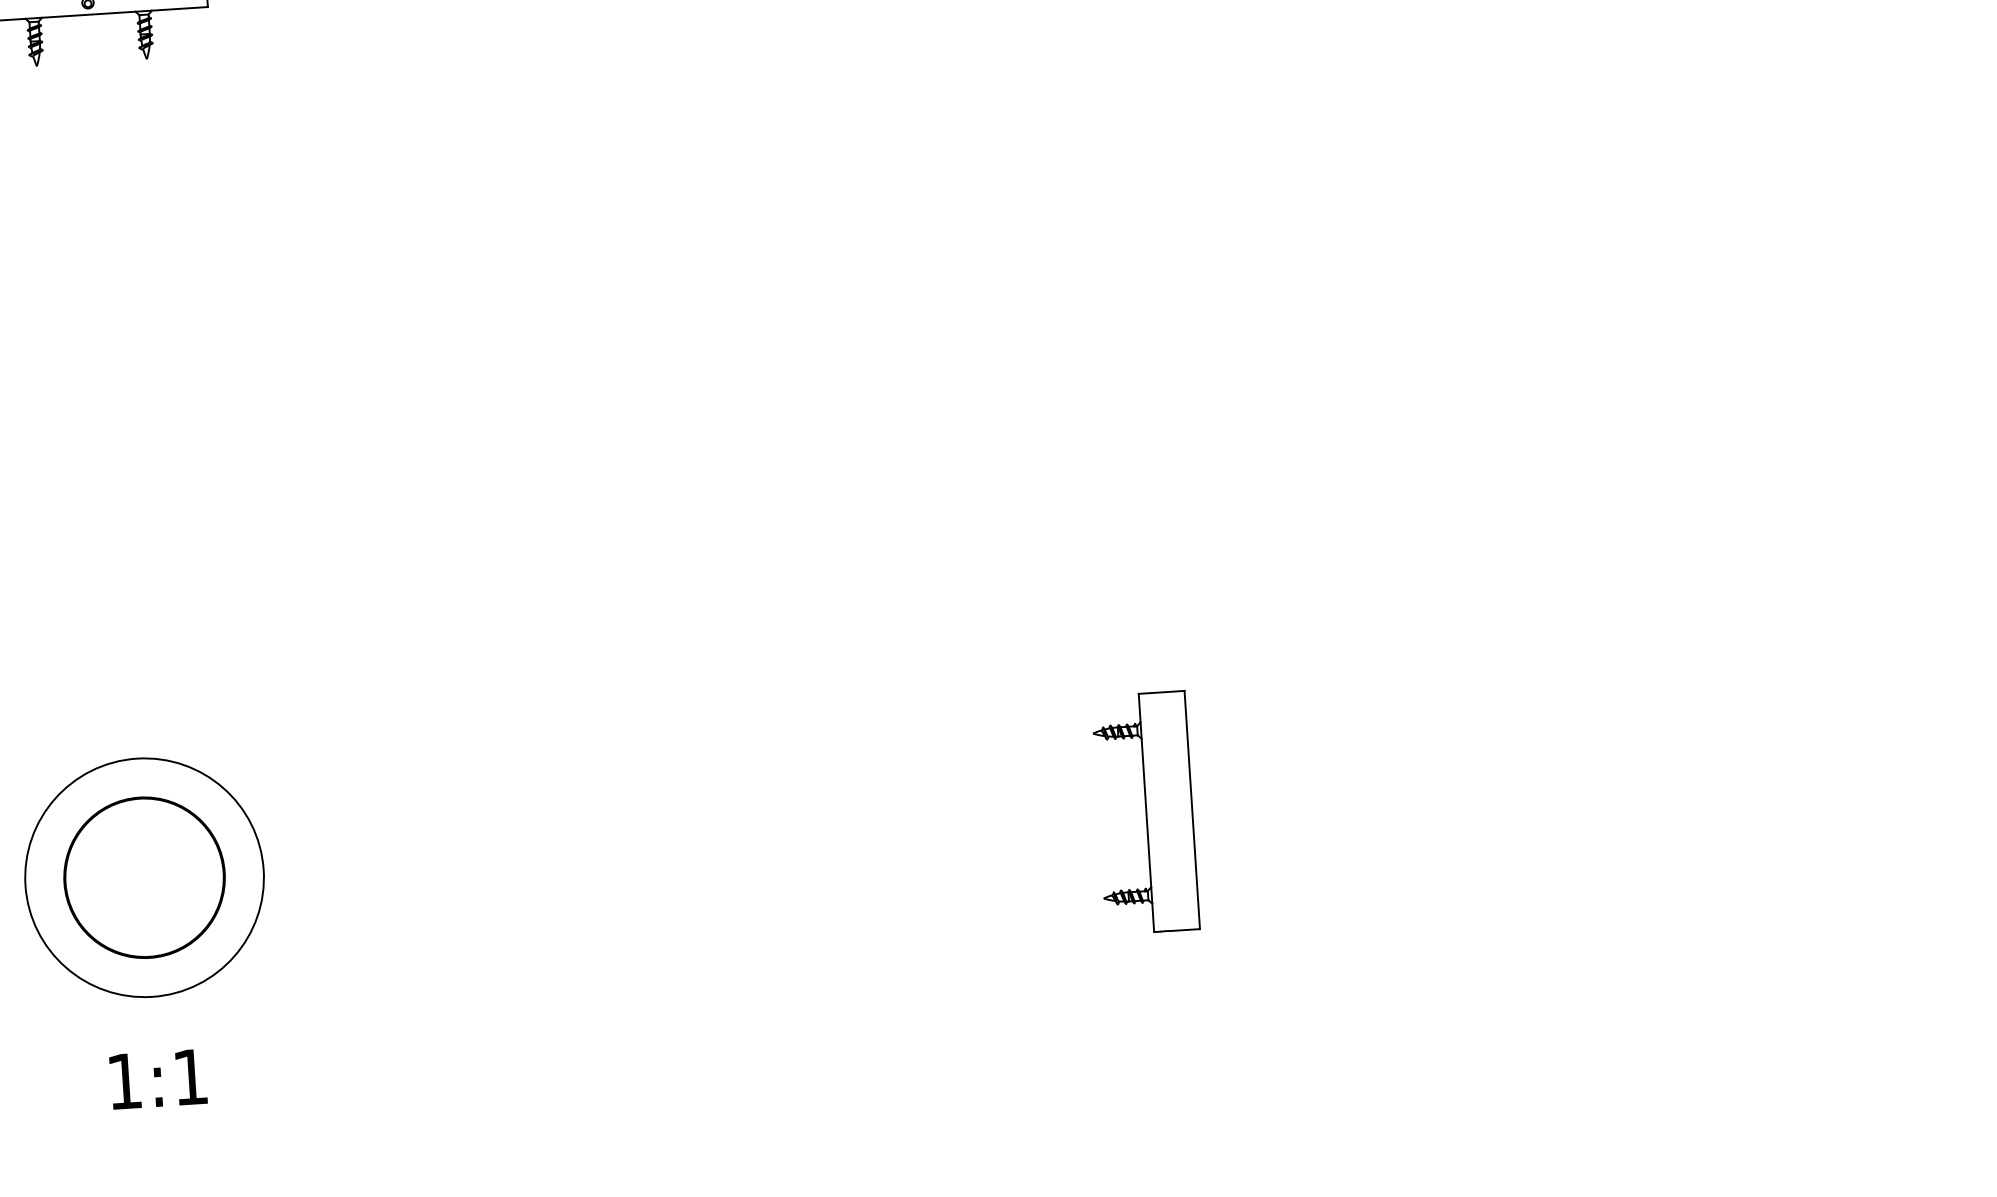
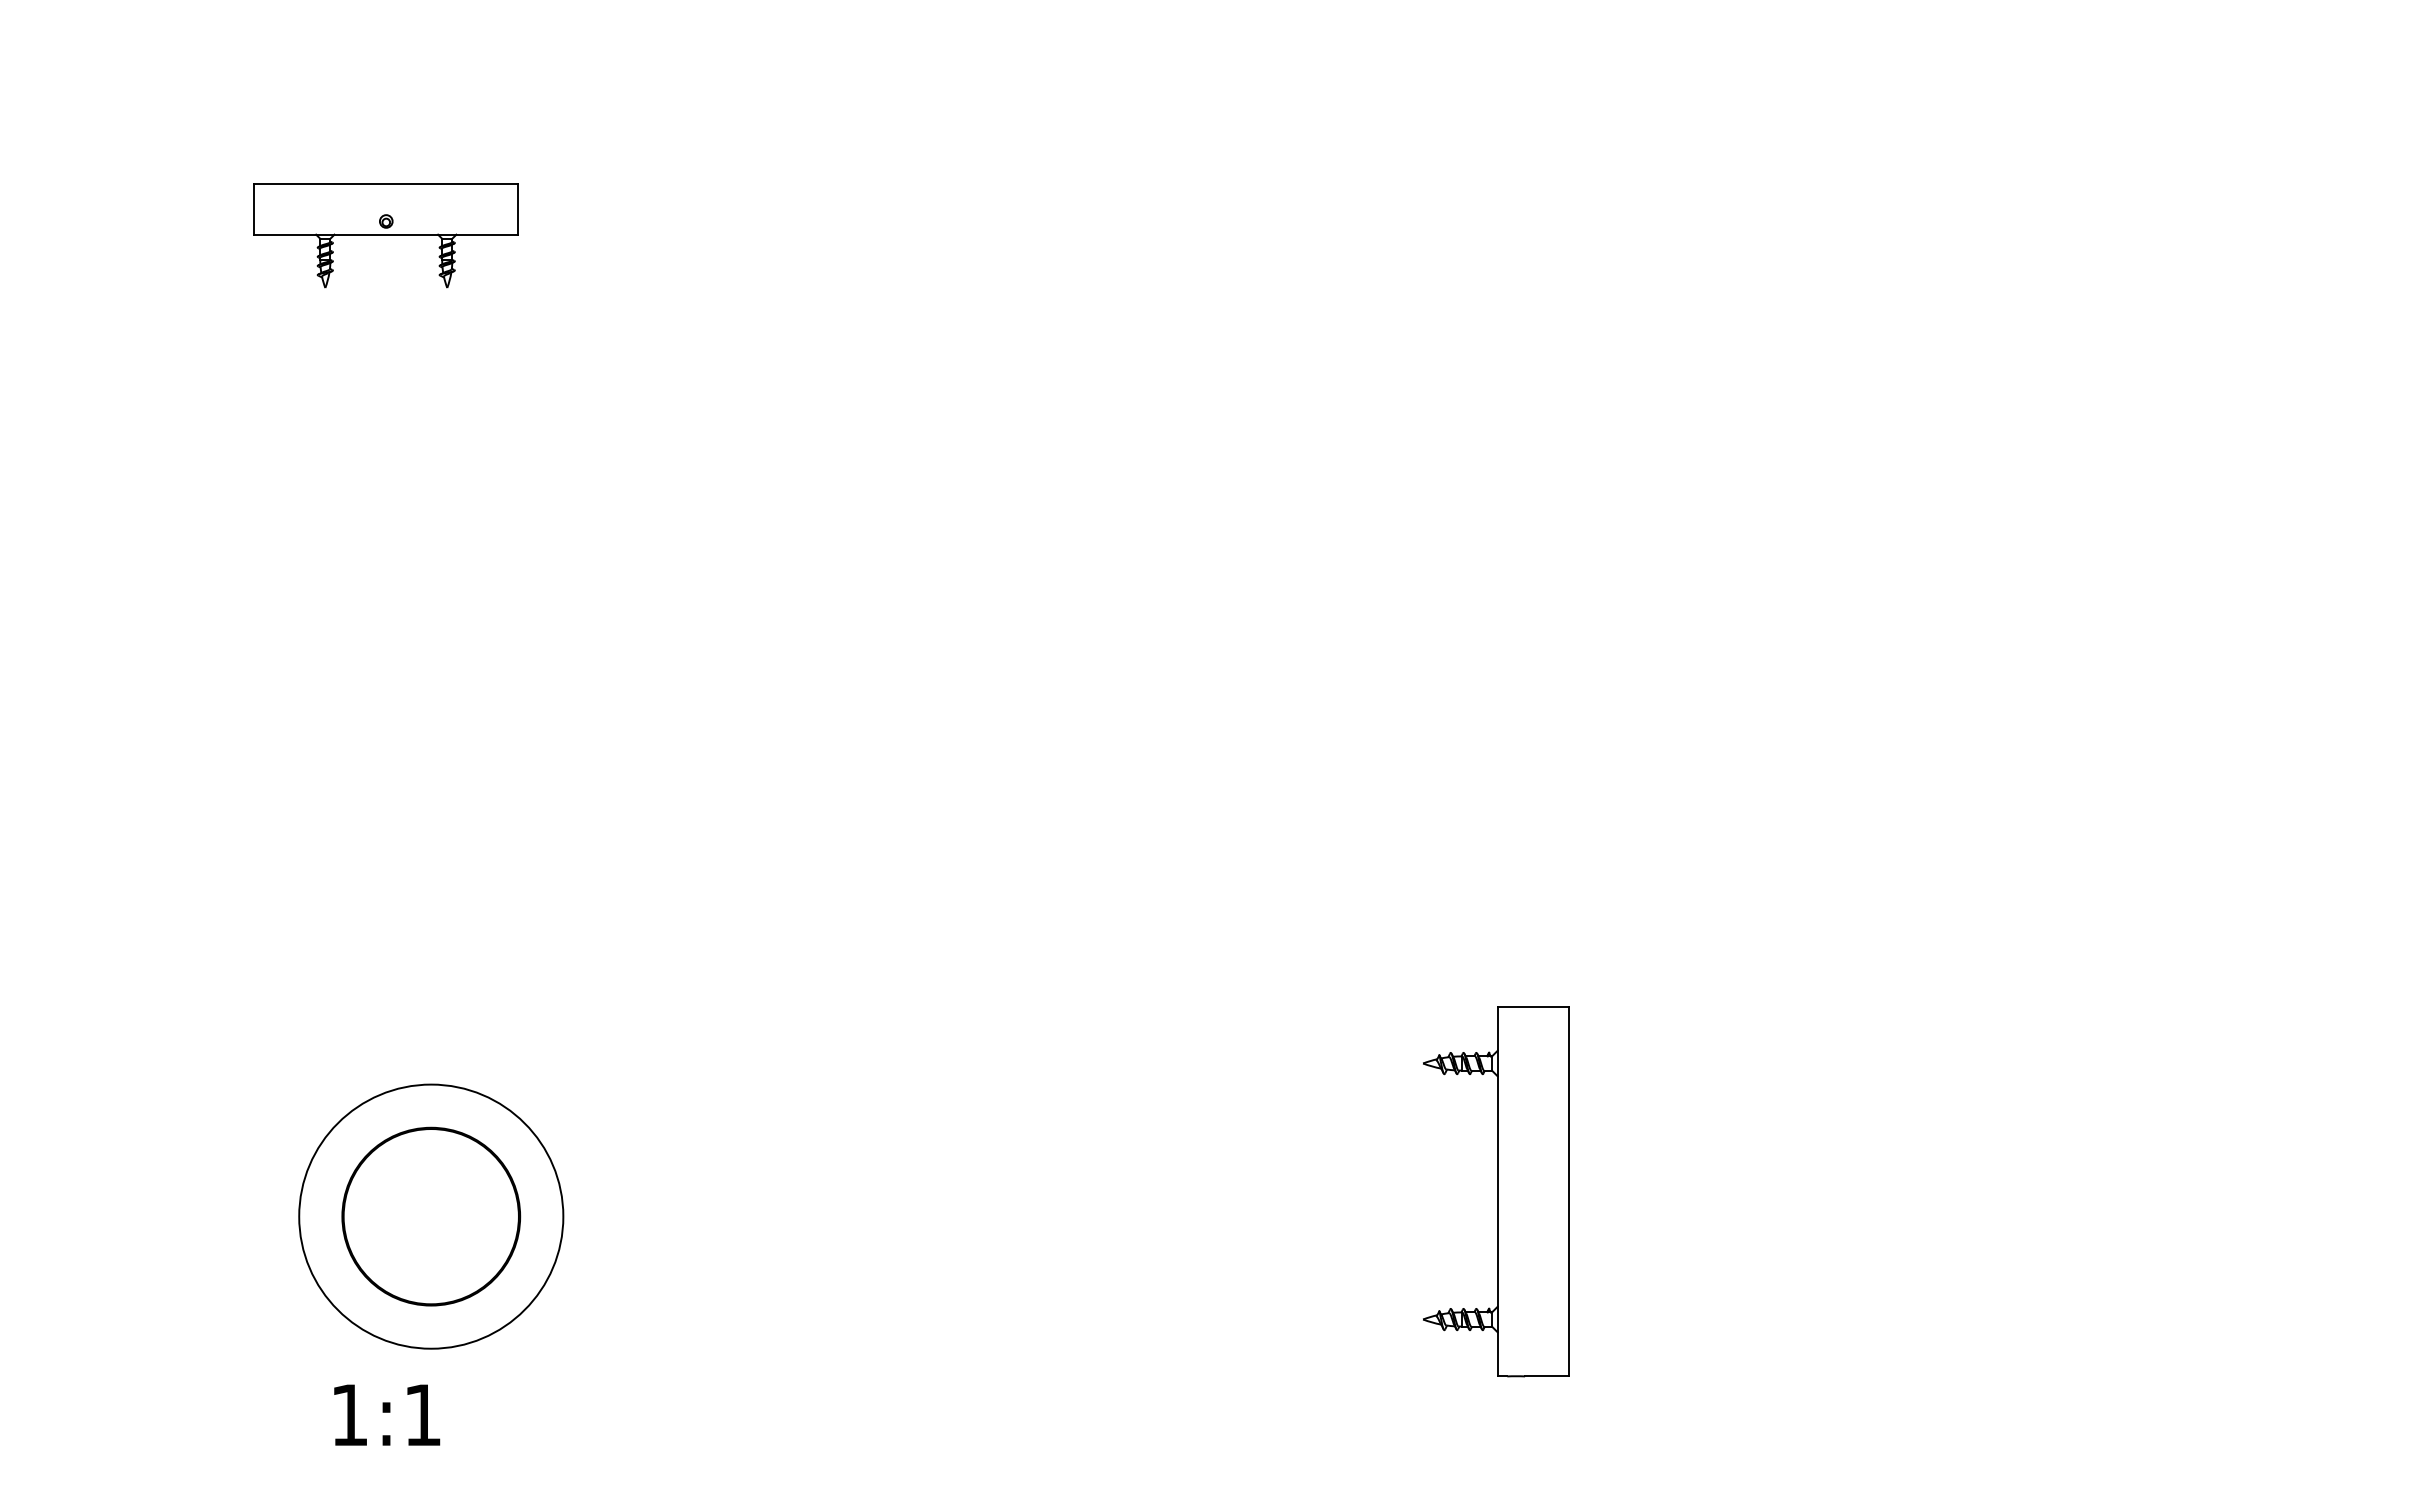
part: (1144, 812) -> (1495, 1191), size x1.4
part: (144, 877) -> (431, 1216), moved

